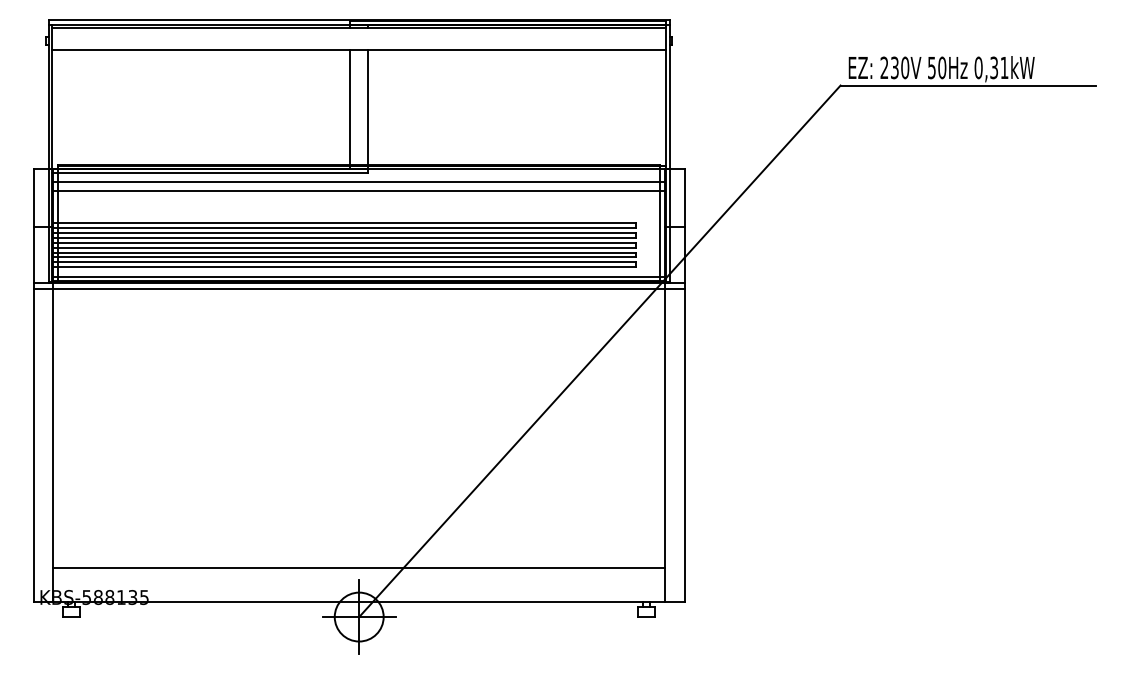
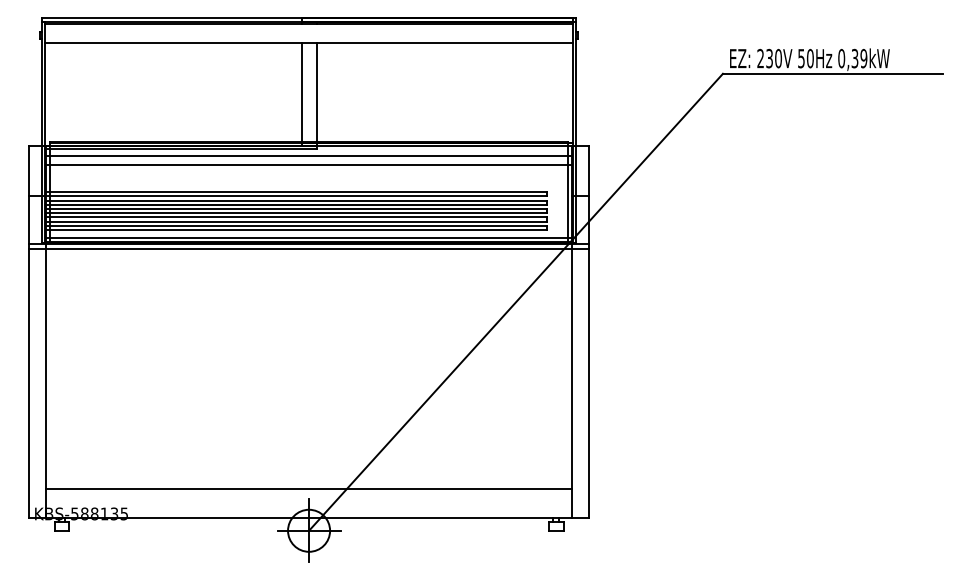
text: (1004, 67) -> (863, 58), 0,31kW -> 0,39kW

